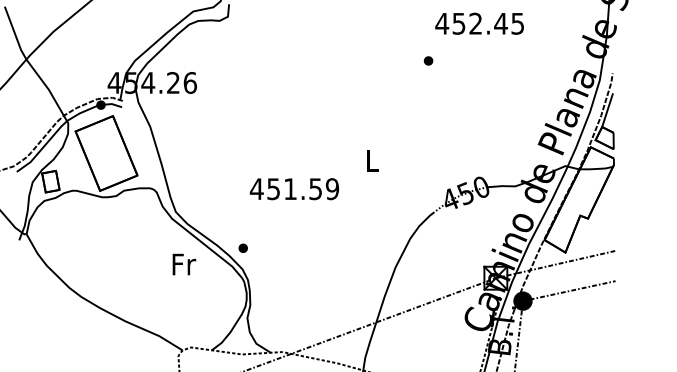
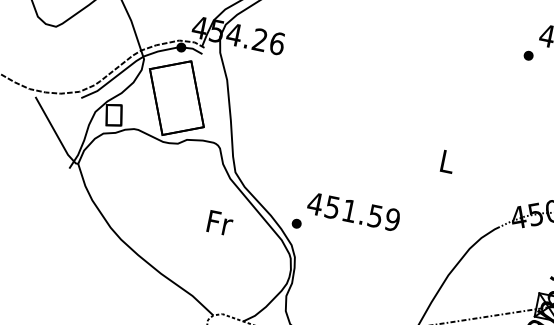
part: (428, 60) -> (528, 55), moved
text: (294, 189) -> (353, 212), moved
text: (184, 264) -> (220, 223), moved

